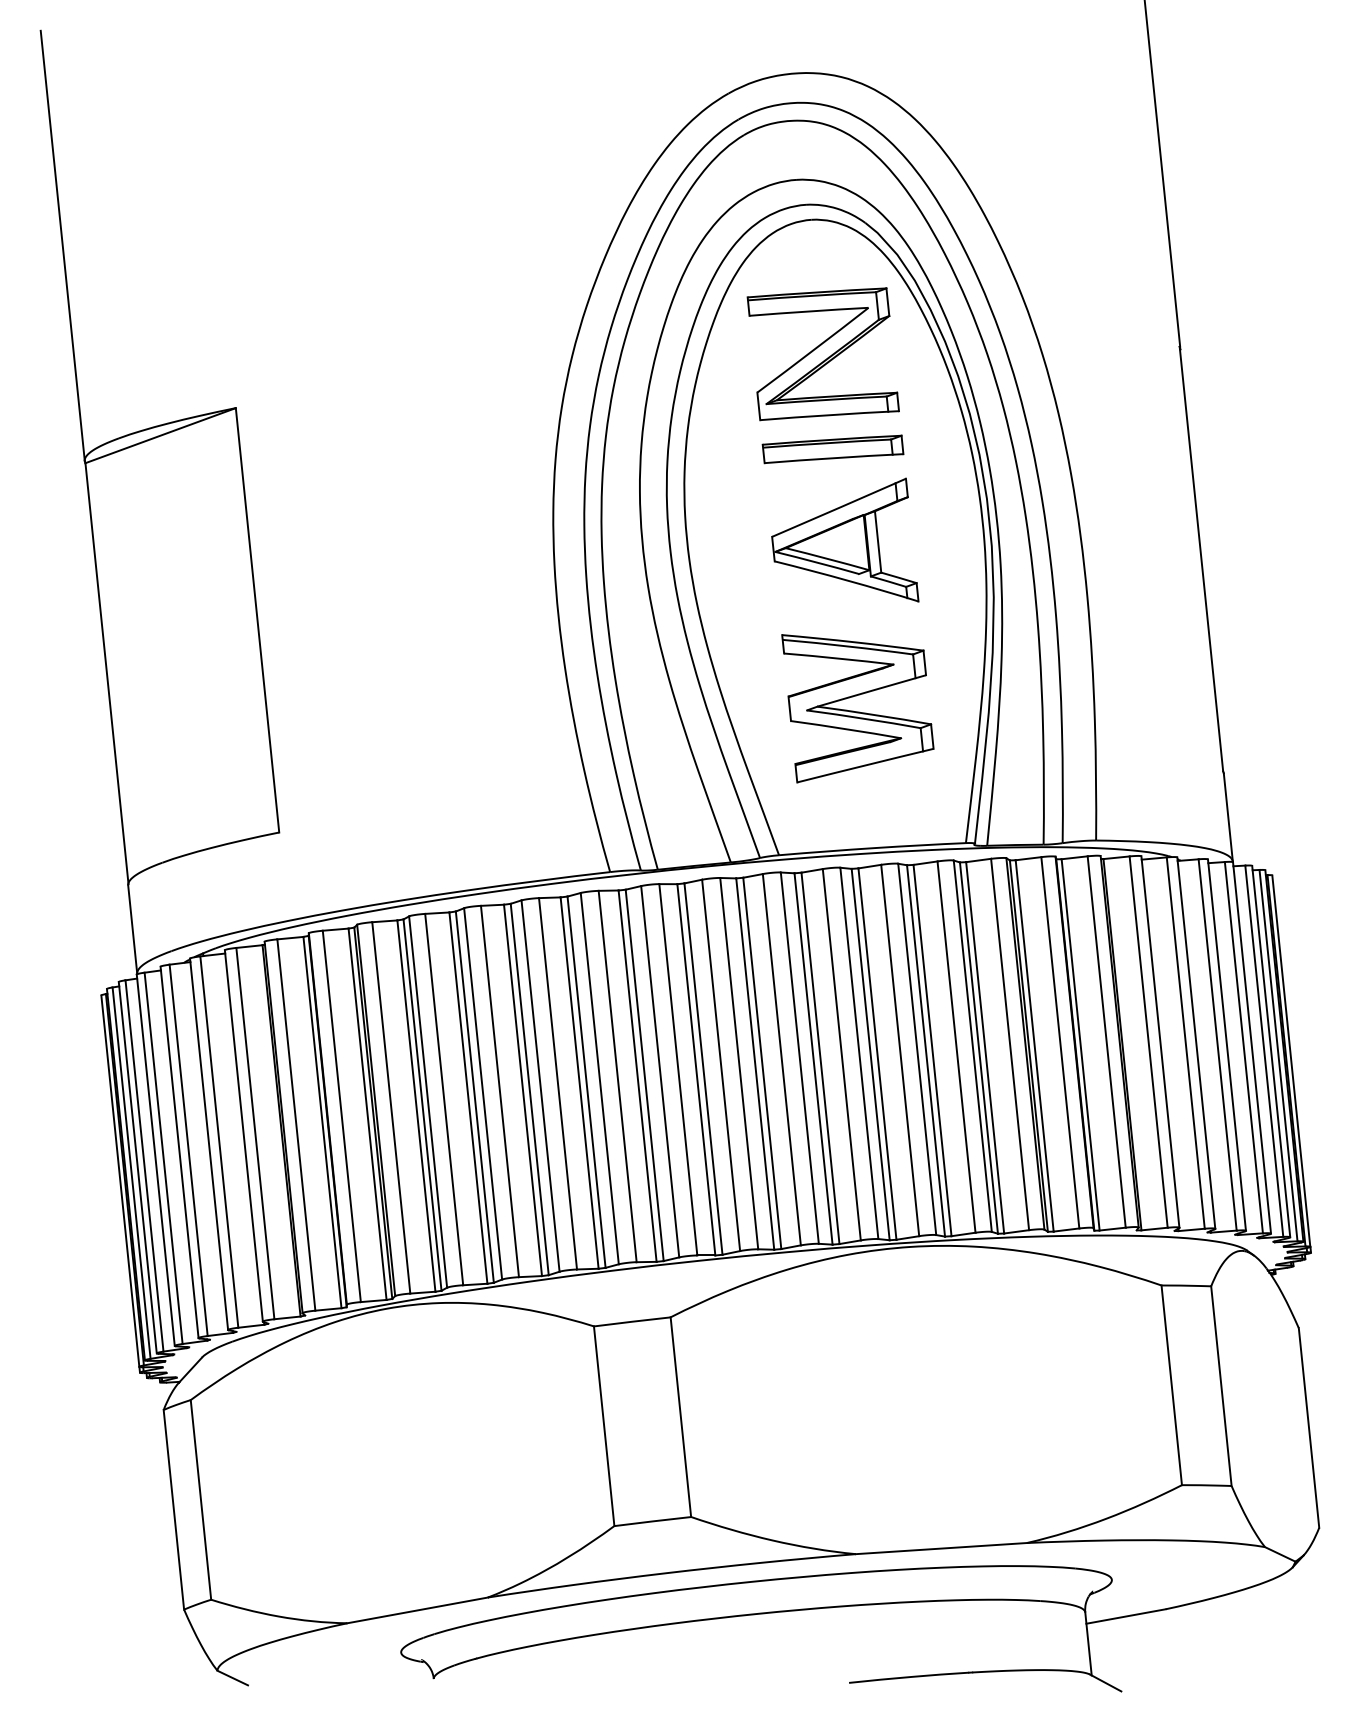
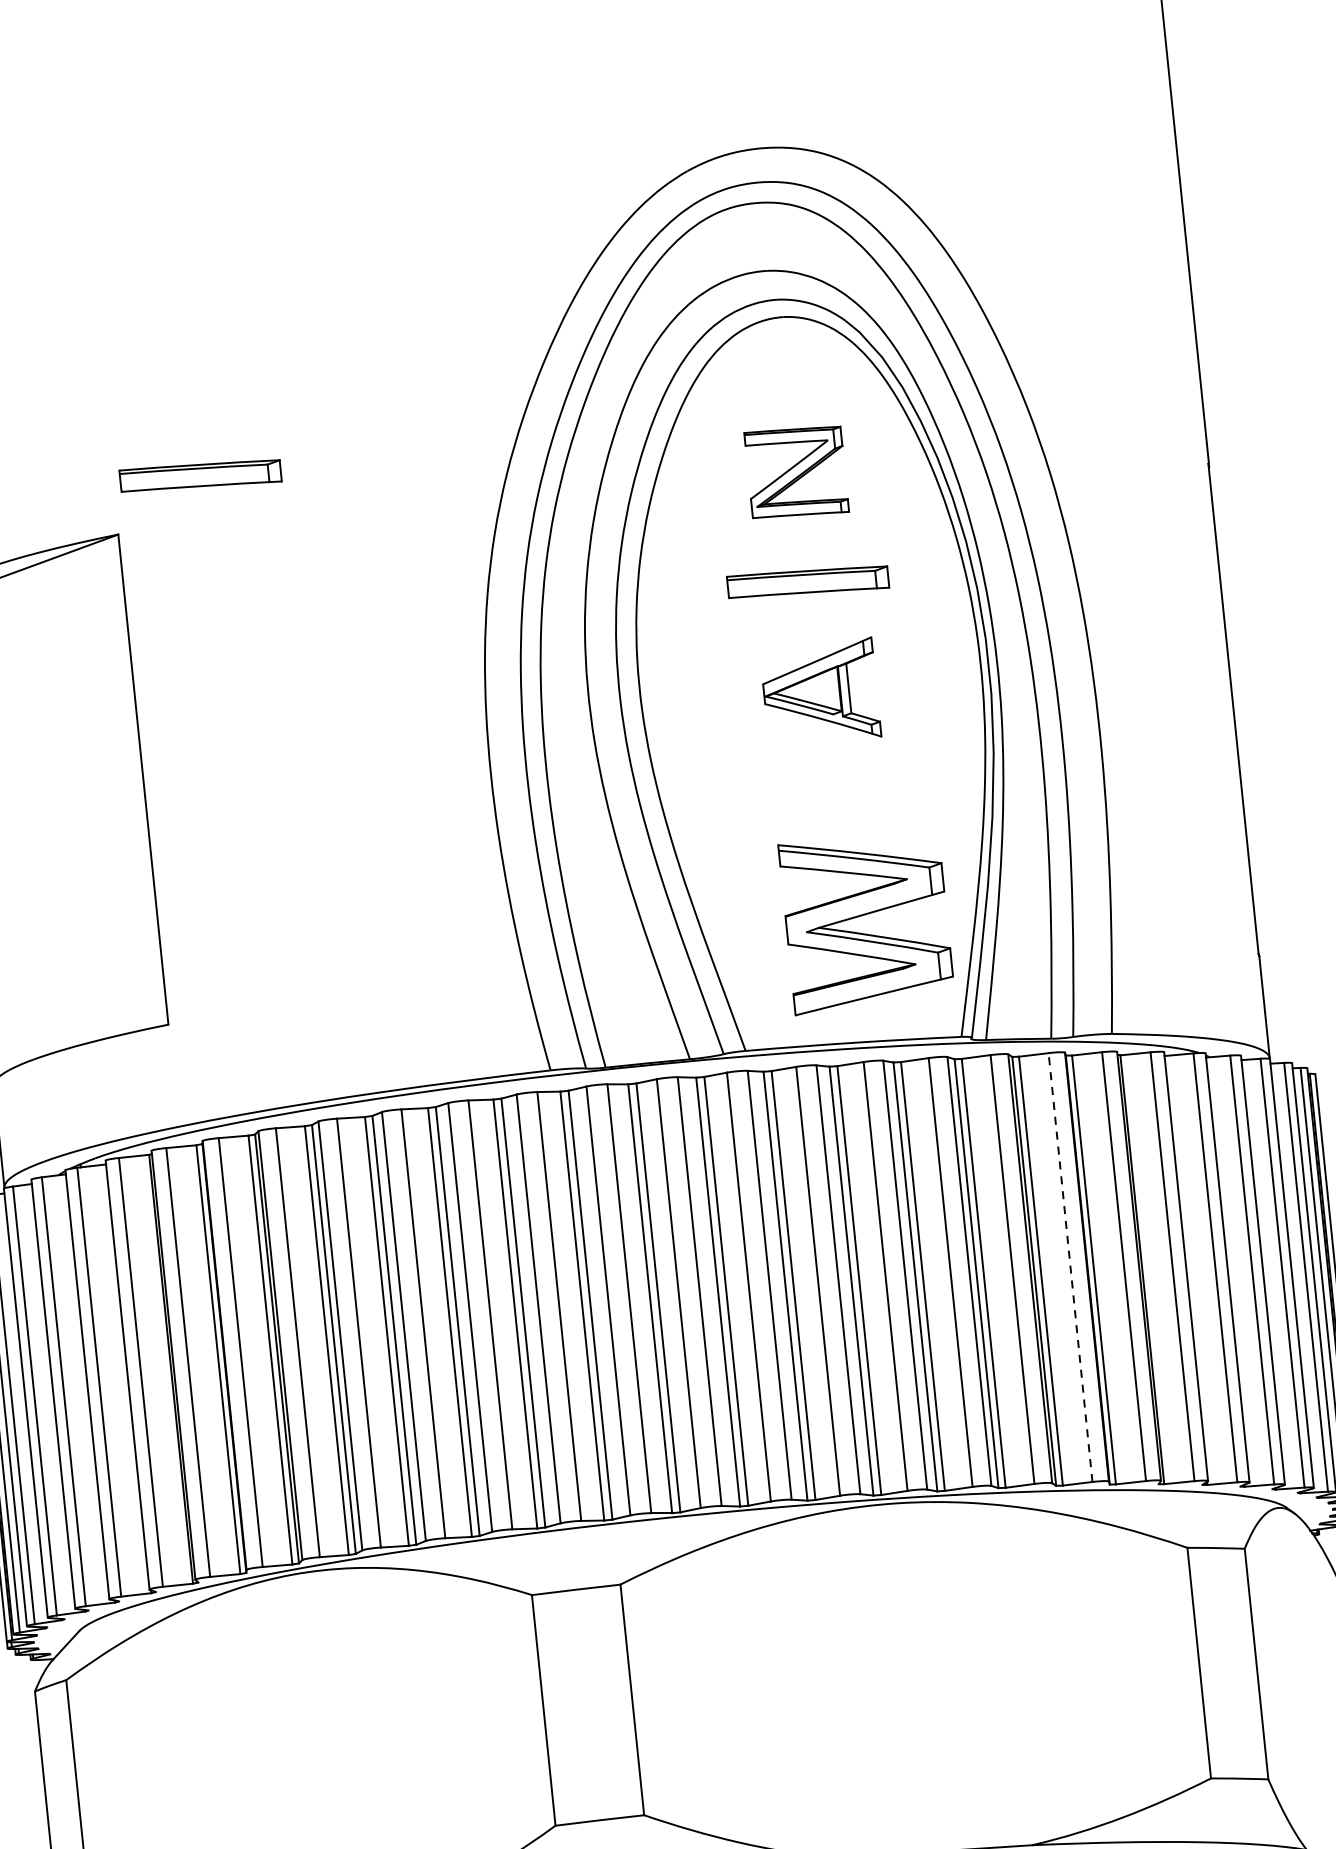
part: (822, 354) -> (795, 472), size x0.6
part: (306, 357) -> (199, 476), added
part: (845, 539) -> (822, 686), size x0.7
part: (857, 708) -> (865, 929), moved
line: (1060, 1042) -> (1070, 1267), solid -> dashed

